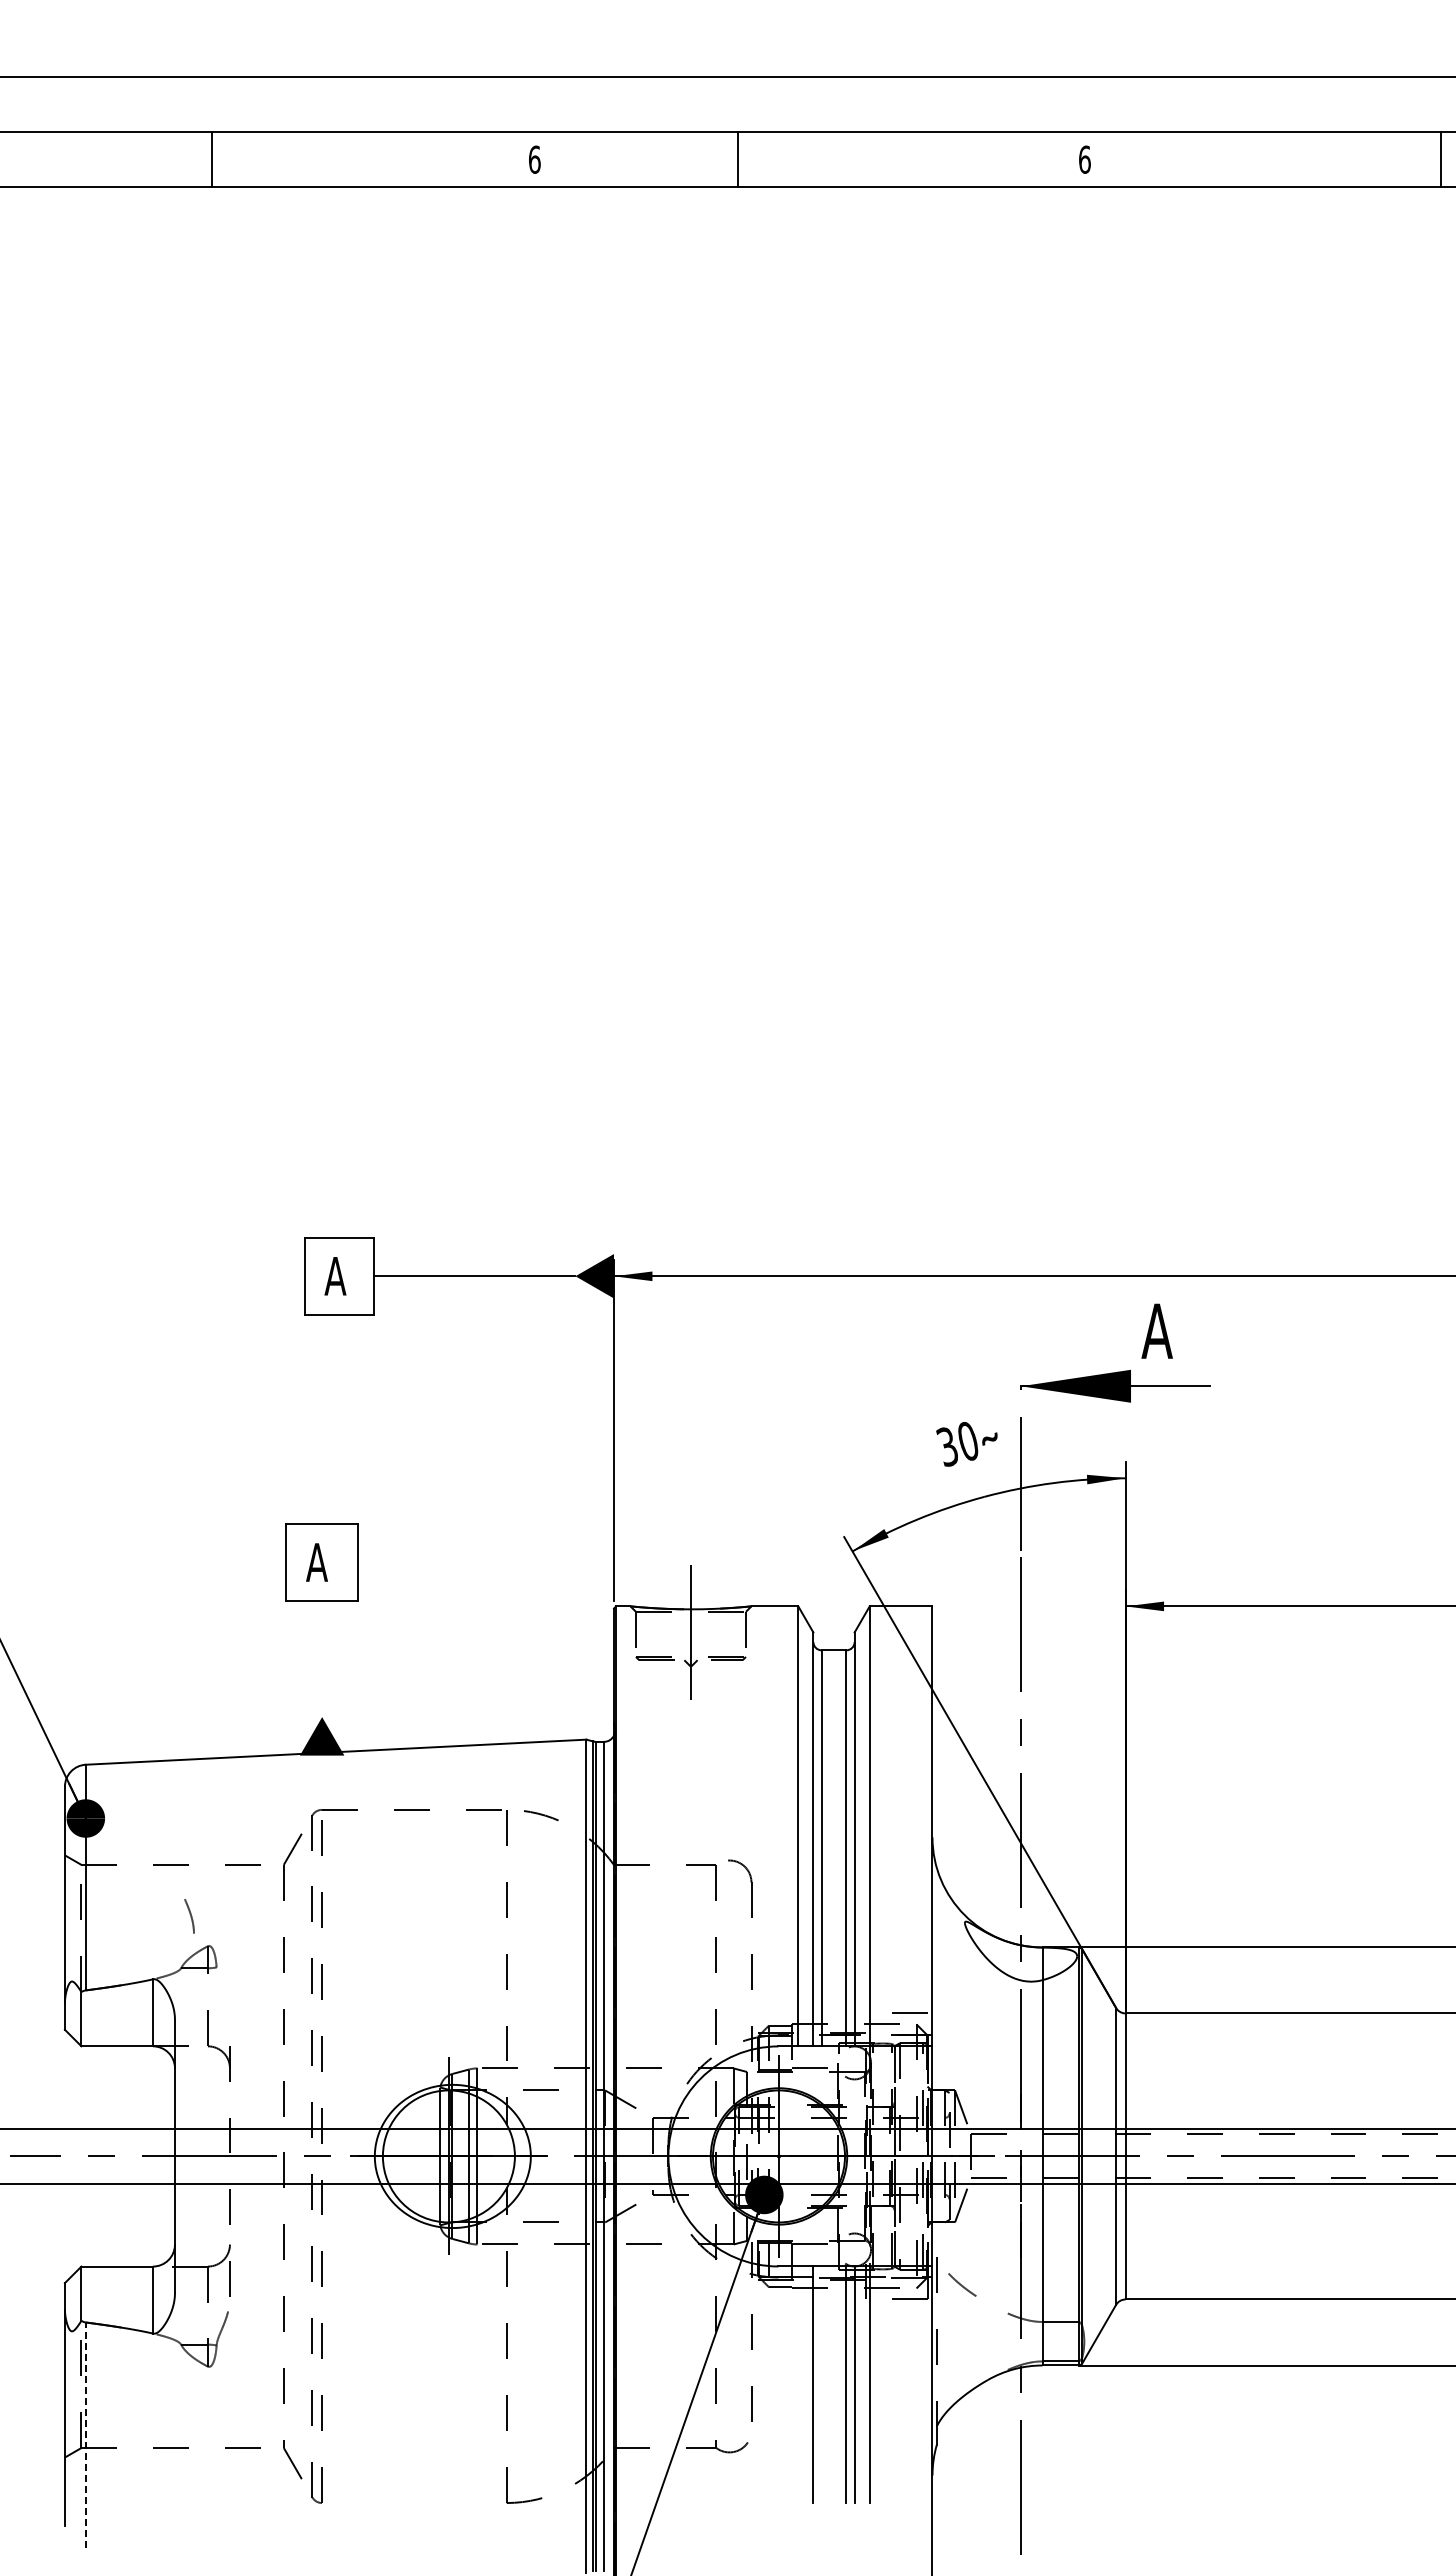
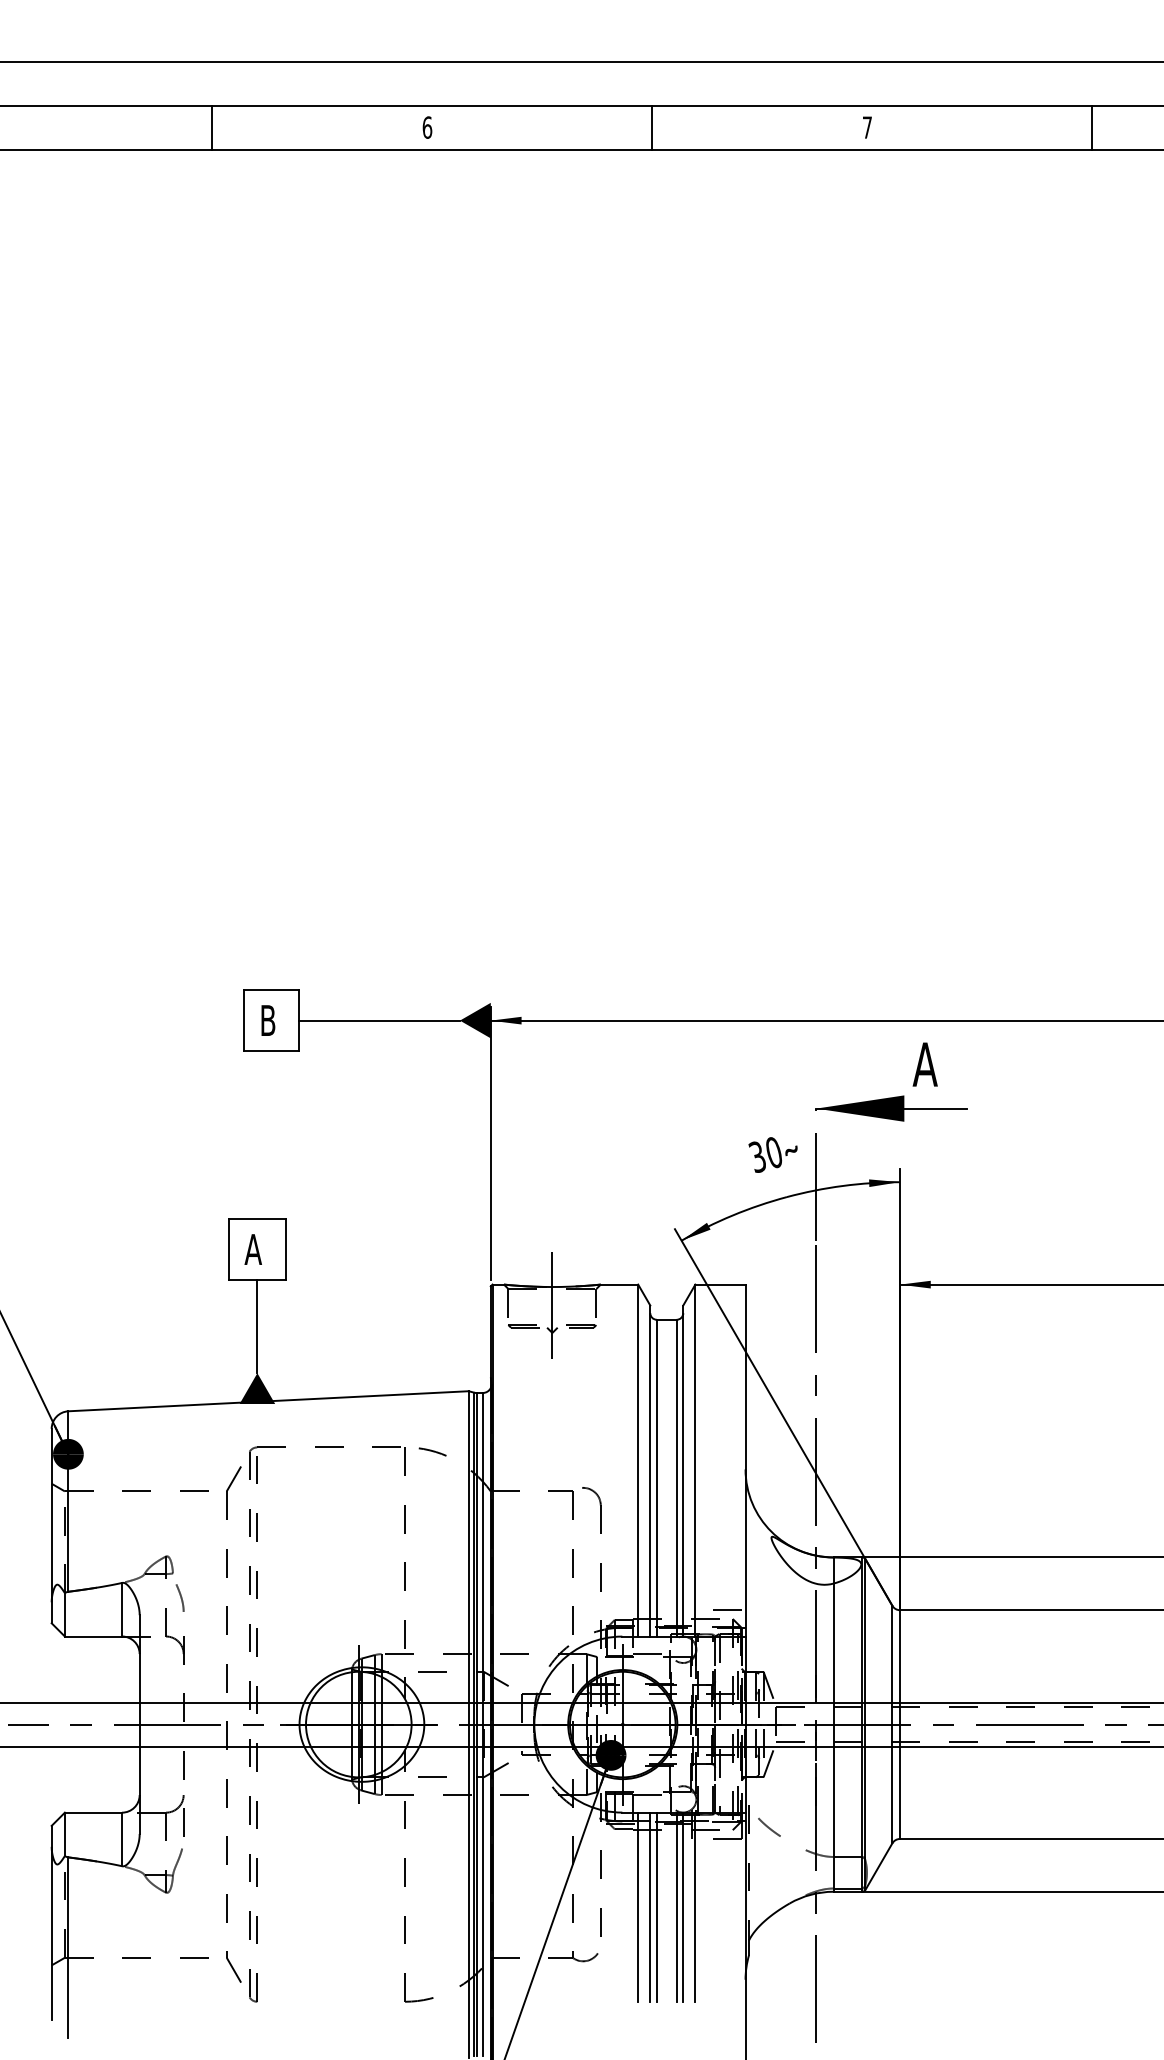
line: (211, 159) -> (212, 127), moved
line: (737, 159) -> (651, 127), moved
text: (1084, 159) -> (867, 127), 6 -> 7
line: (1440, 159) -> (1091, 127), moved
text: (335, 1276) -> (268, 1020), A -> B
line: (322, 1659) -> (257, 1327), added
curve: (190, 1916) -> (180, 1598), moved
line: (798, 2384) -> (638, 1906), added
line: (821, 2384) -> (656, 1906), added
line: (85, 2435) -> (68, 1947), dashed -> solid

